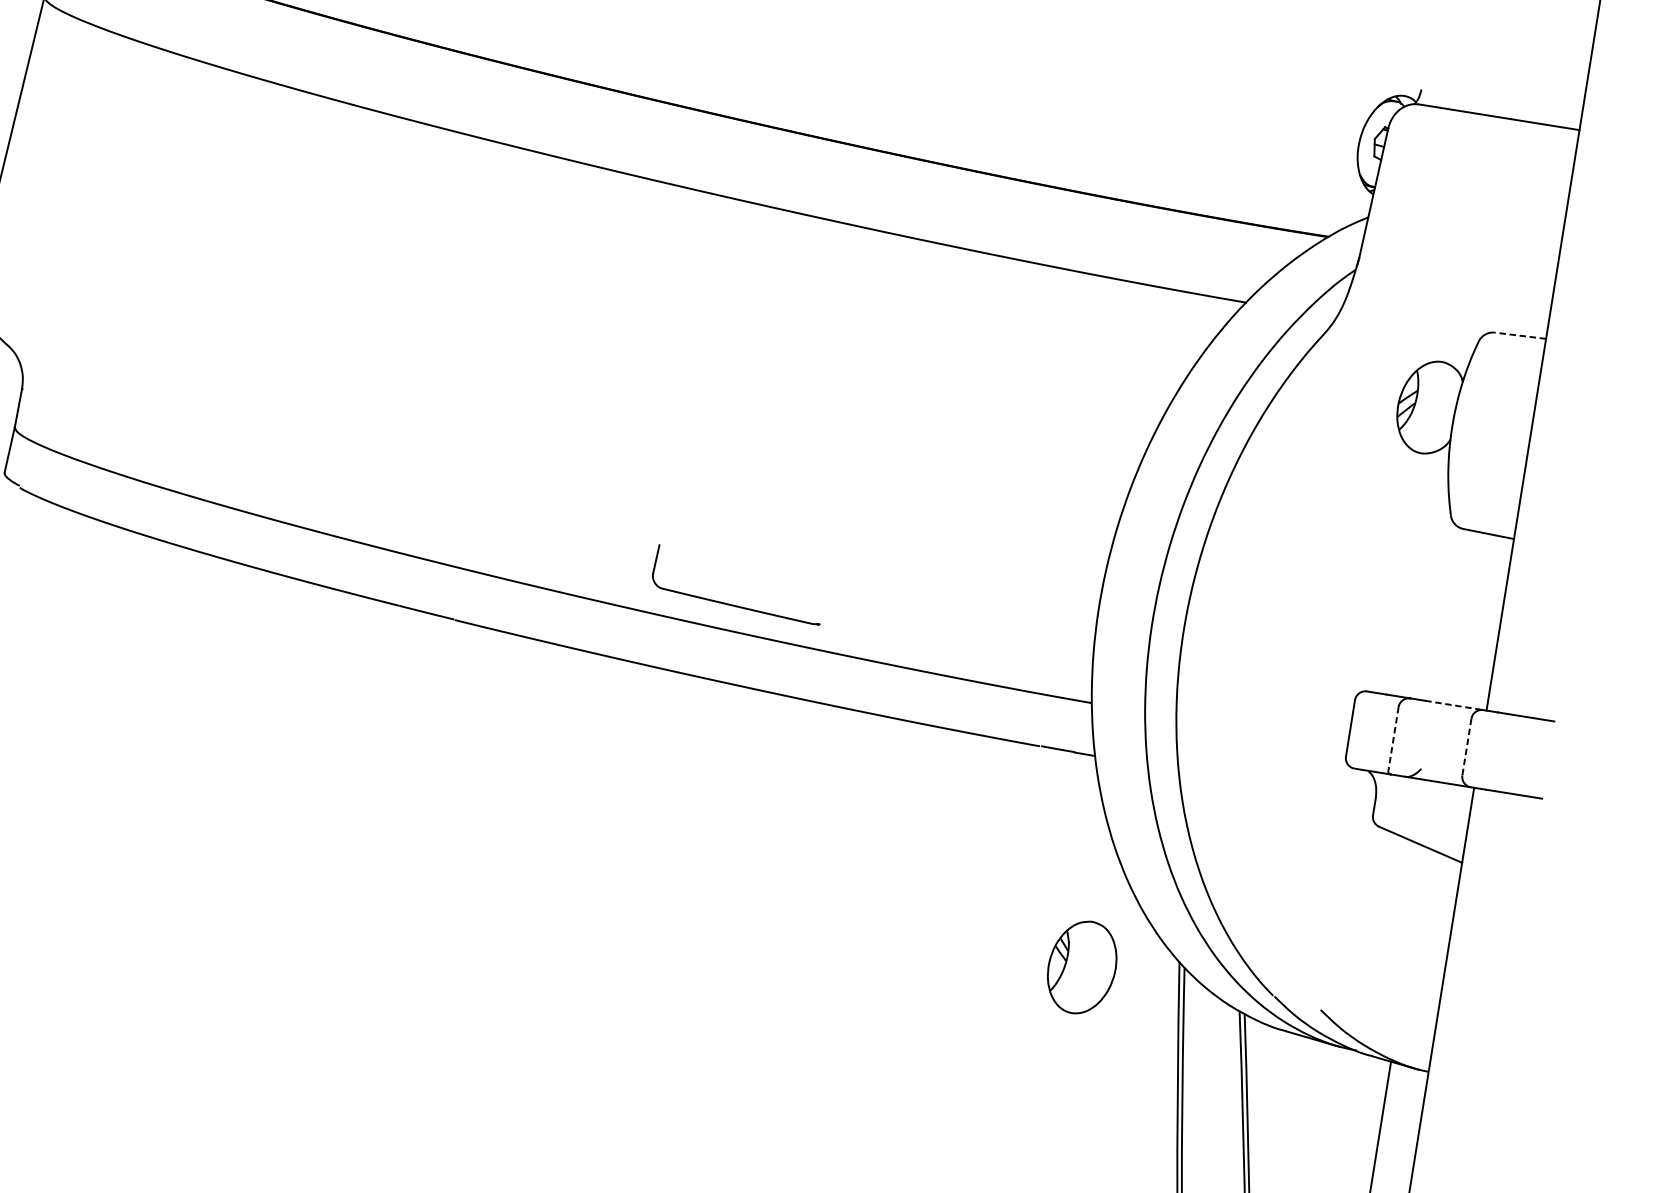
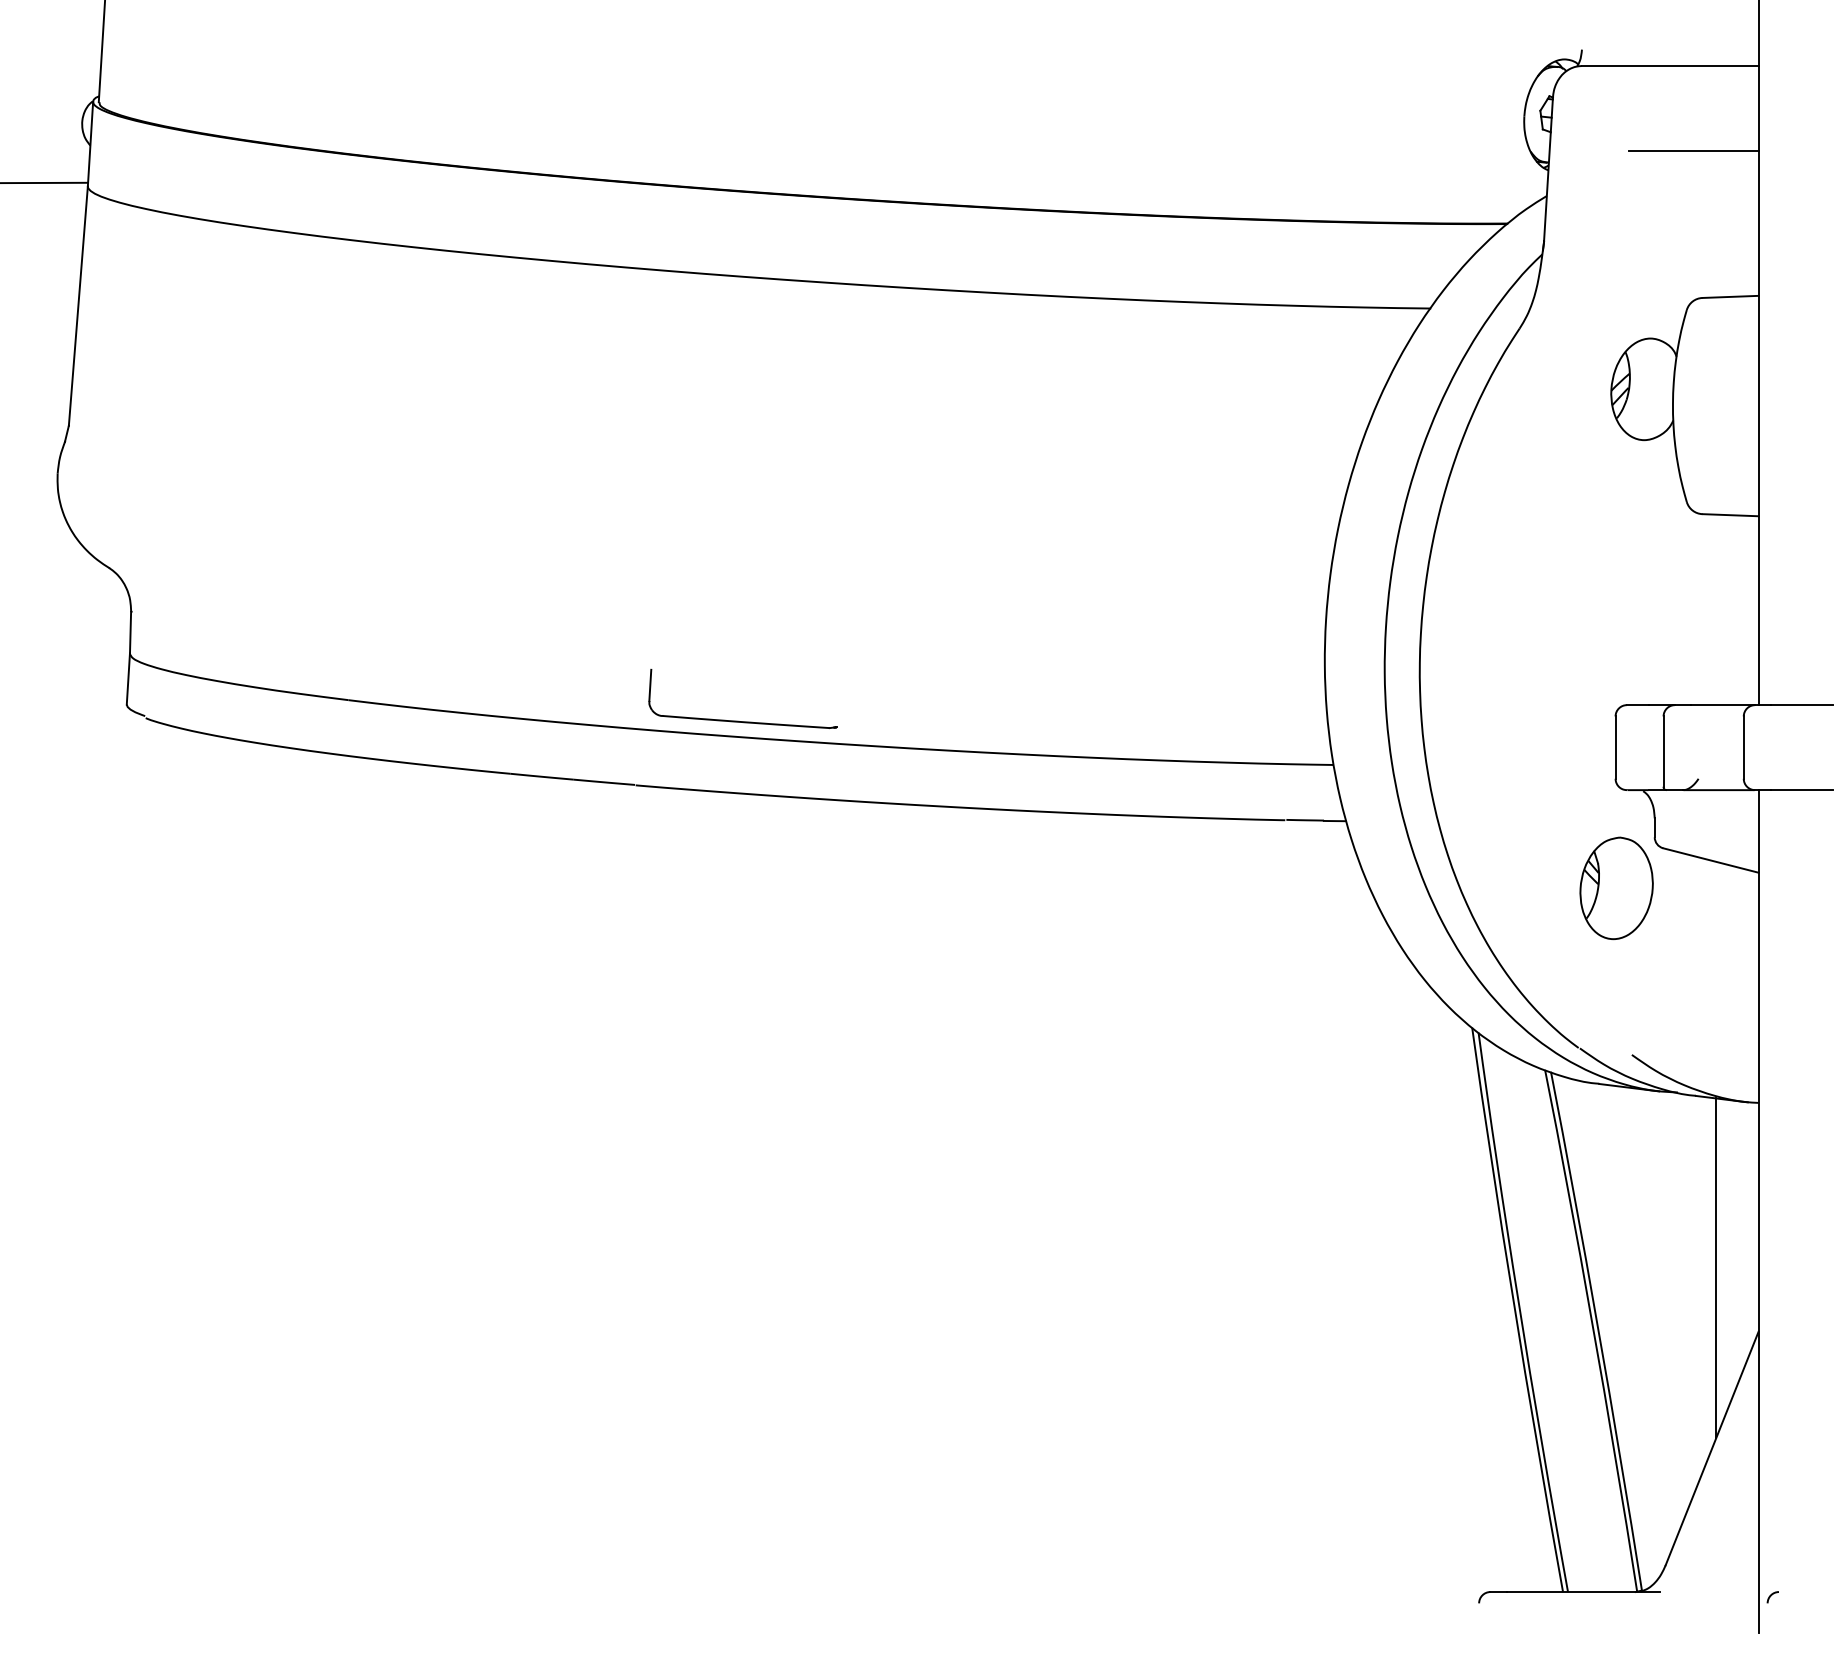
line: (1507, 198) -> (1693, 151), added
line: (1520, 335) -> (1730, 296), dashed -> solid
part: (731, 603) -> (738, 720), moved
line: (1454, 705) -> (1723, 705), dashed -> solid
line: (1393, 739) -> (1663, 752), dashed -> solid
line: (1466, 747) -> (1743, 748), dashed -> solid
part: (1082, 967) -> (1616, 888), moved

